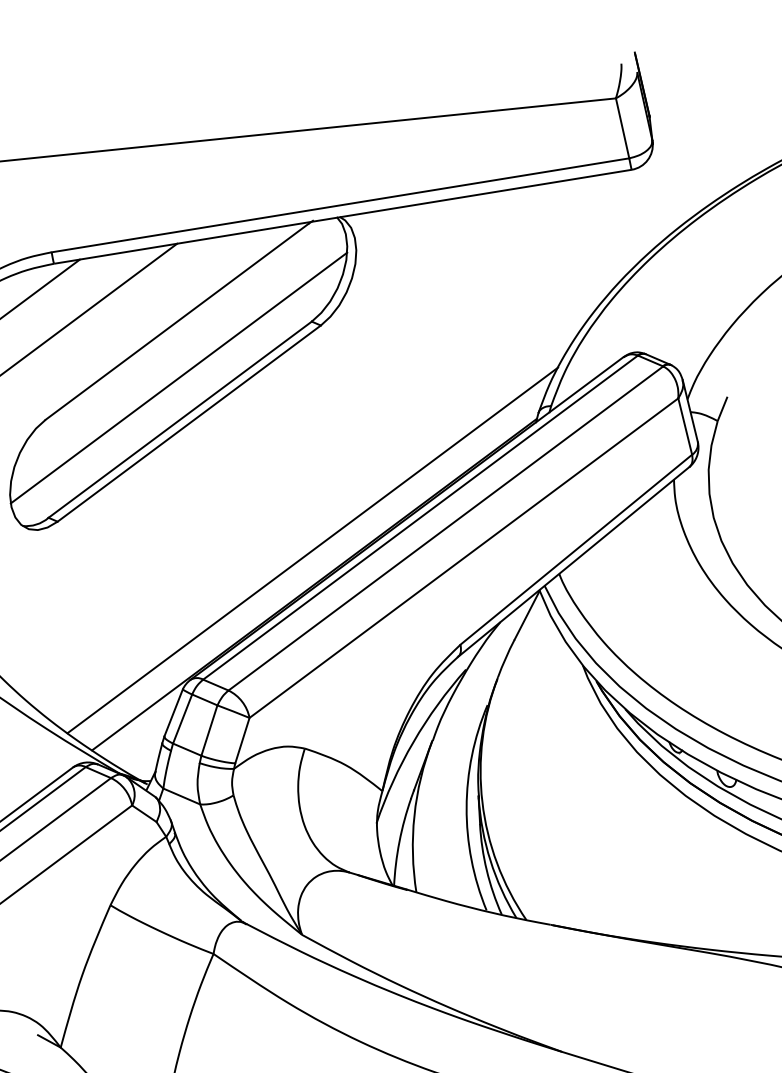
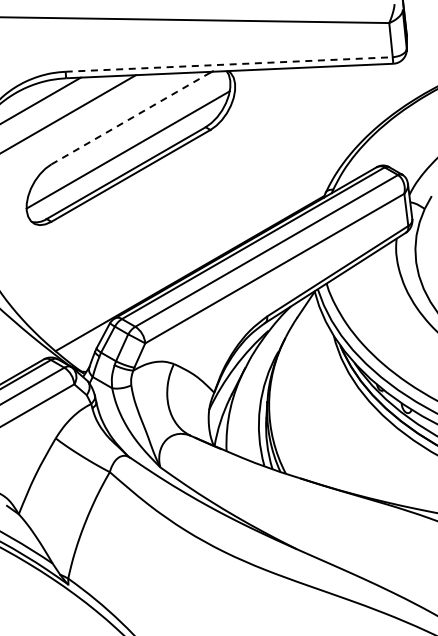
line: (340, 205) -> (229, 64), solid -> dashed
line: (176, 321) -> (130, 118), solid -> dashed
line: (312, 548) -> (191, 253), removed

